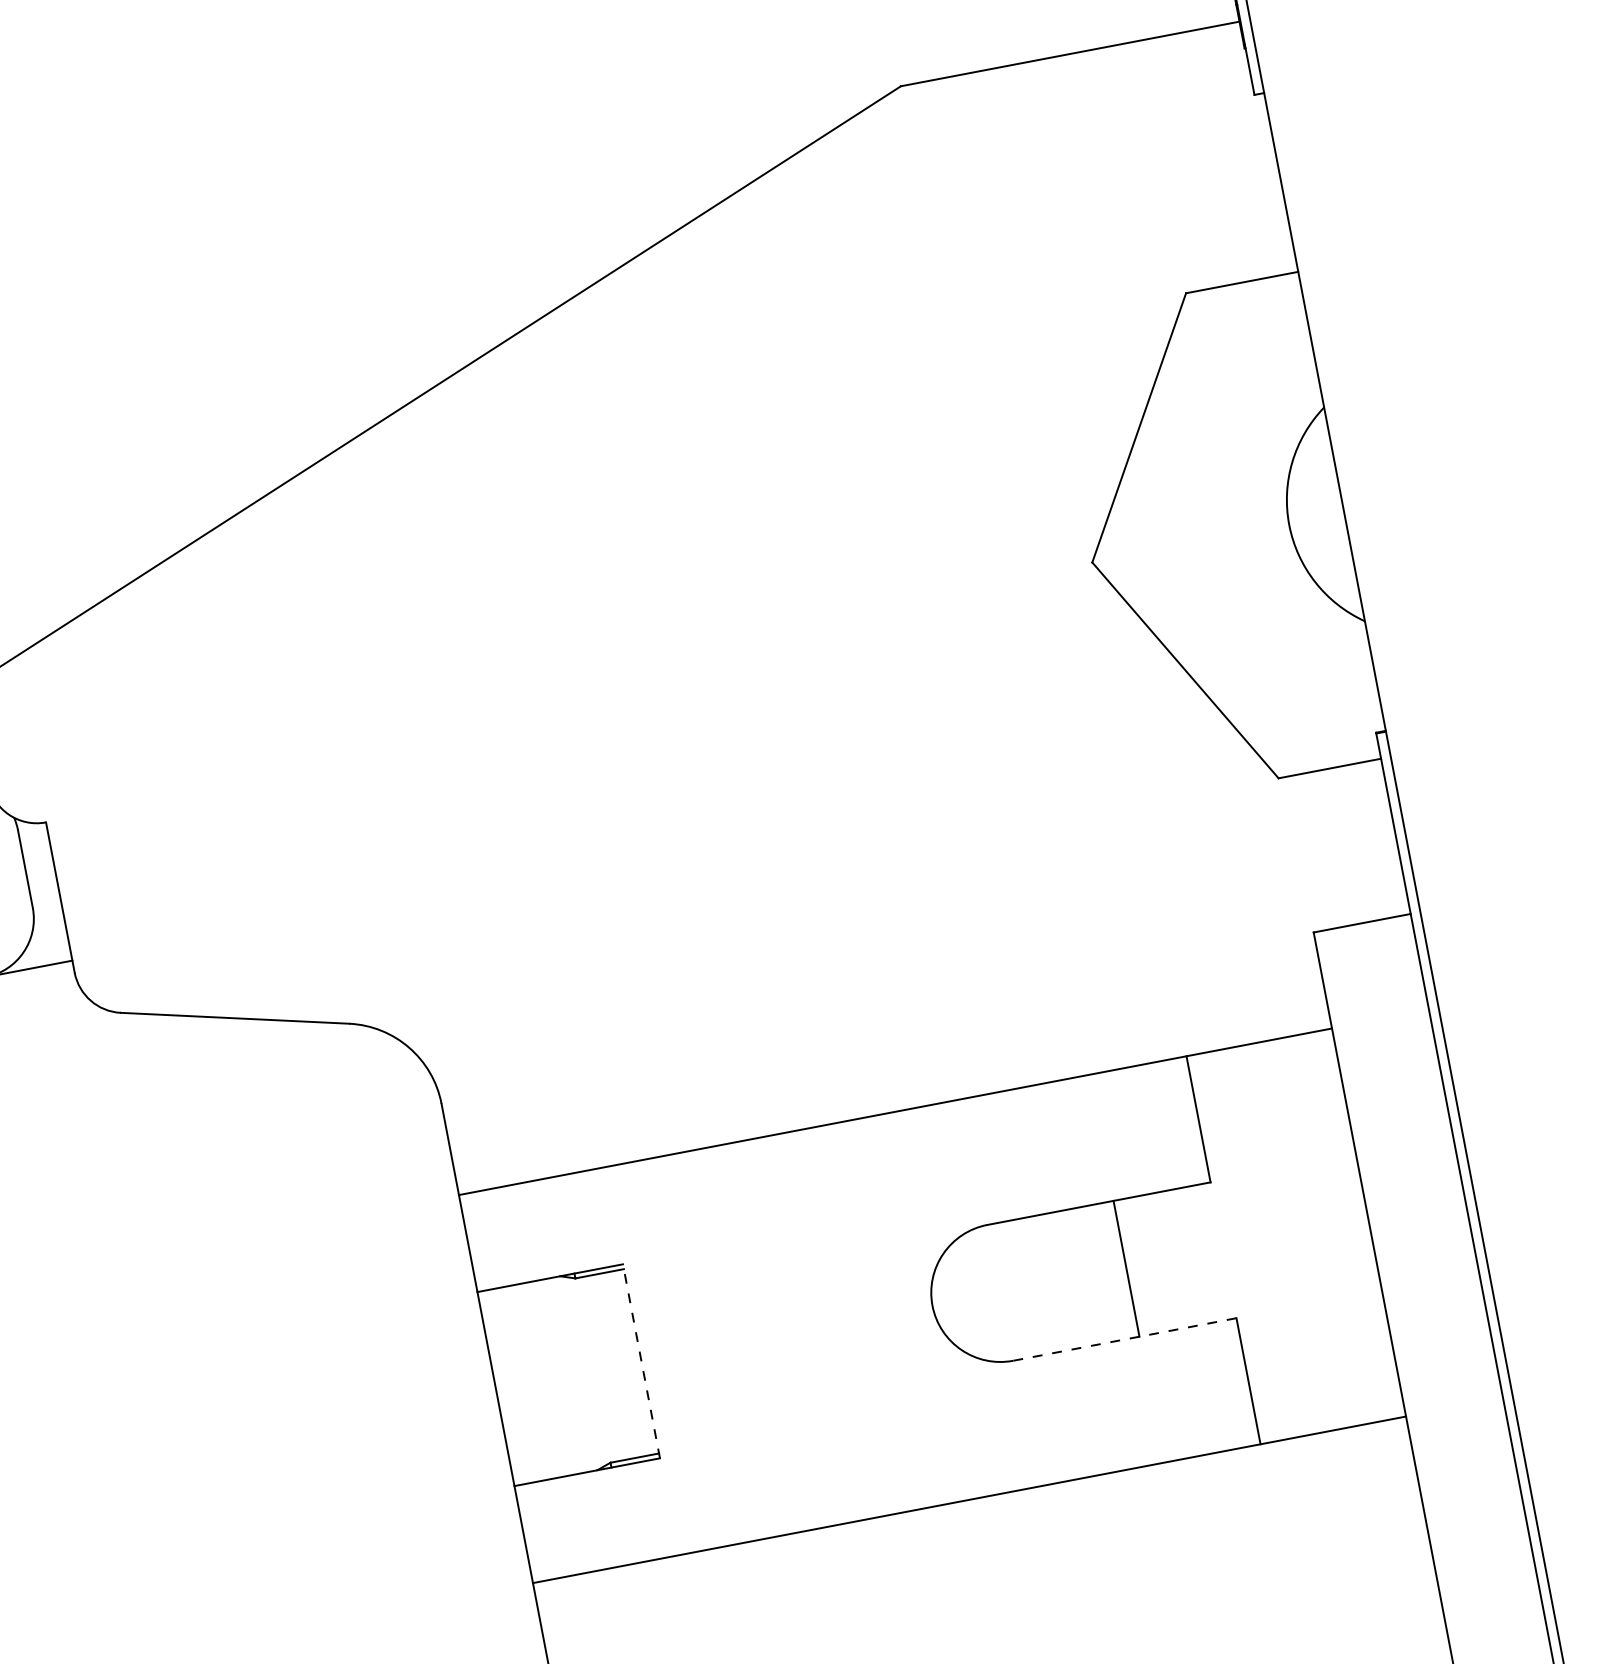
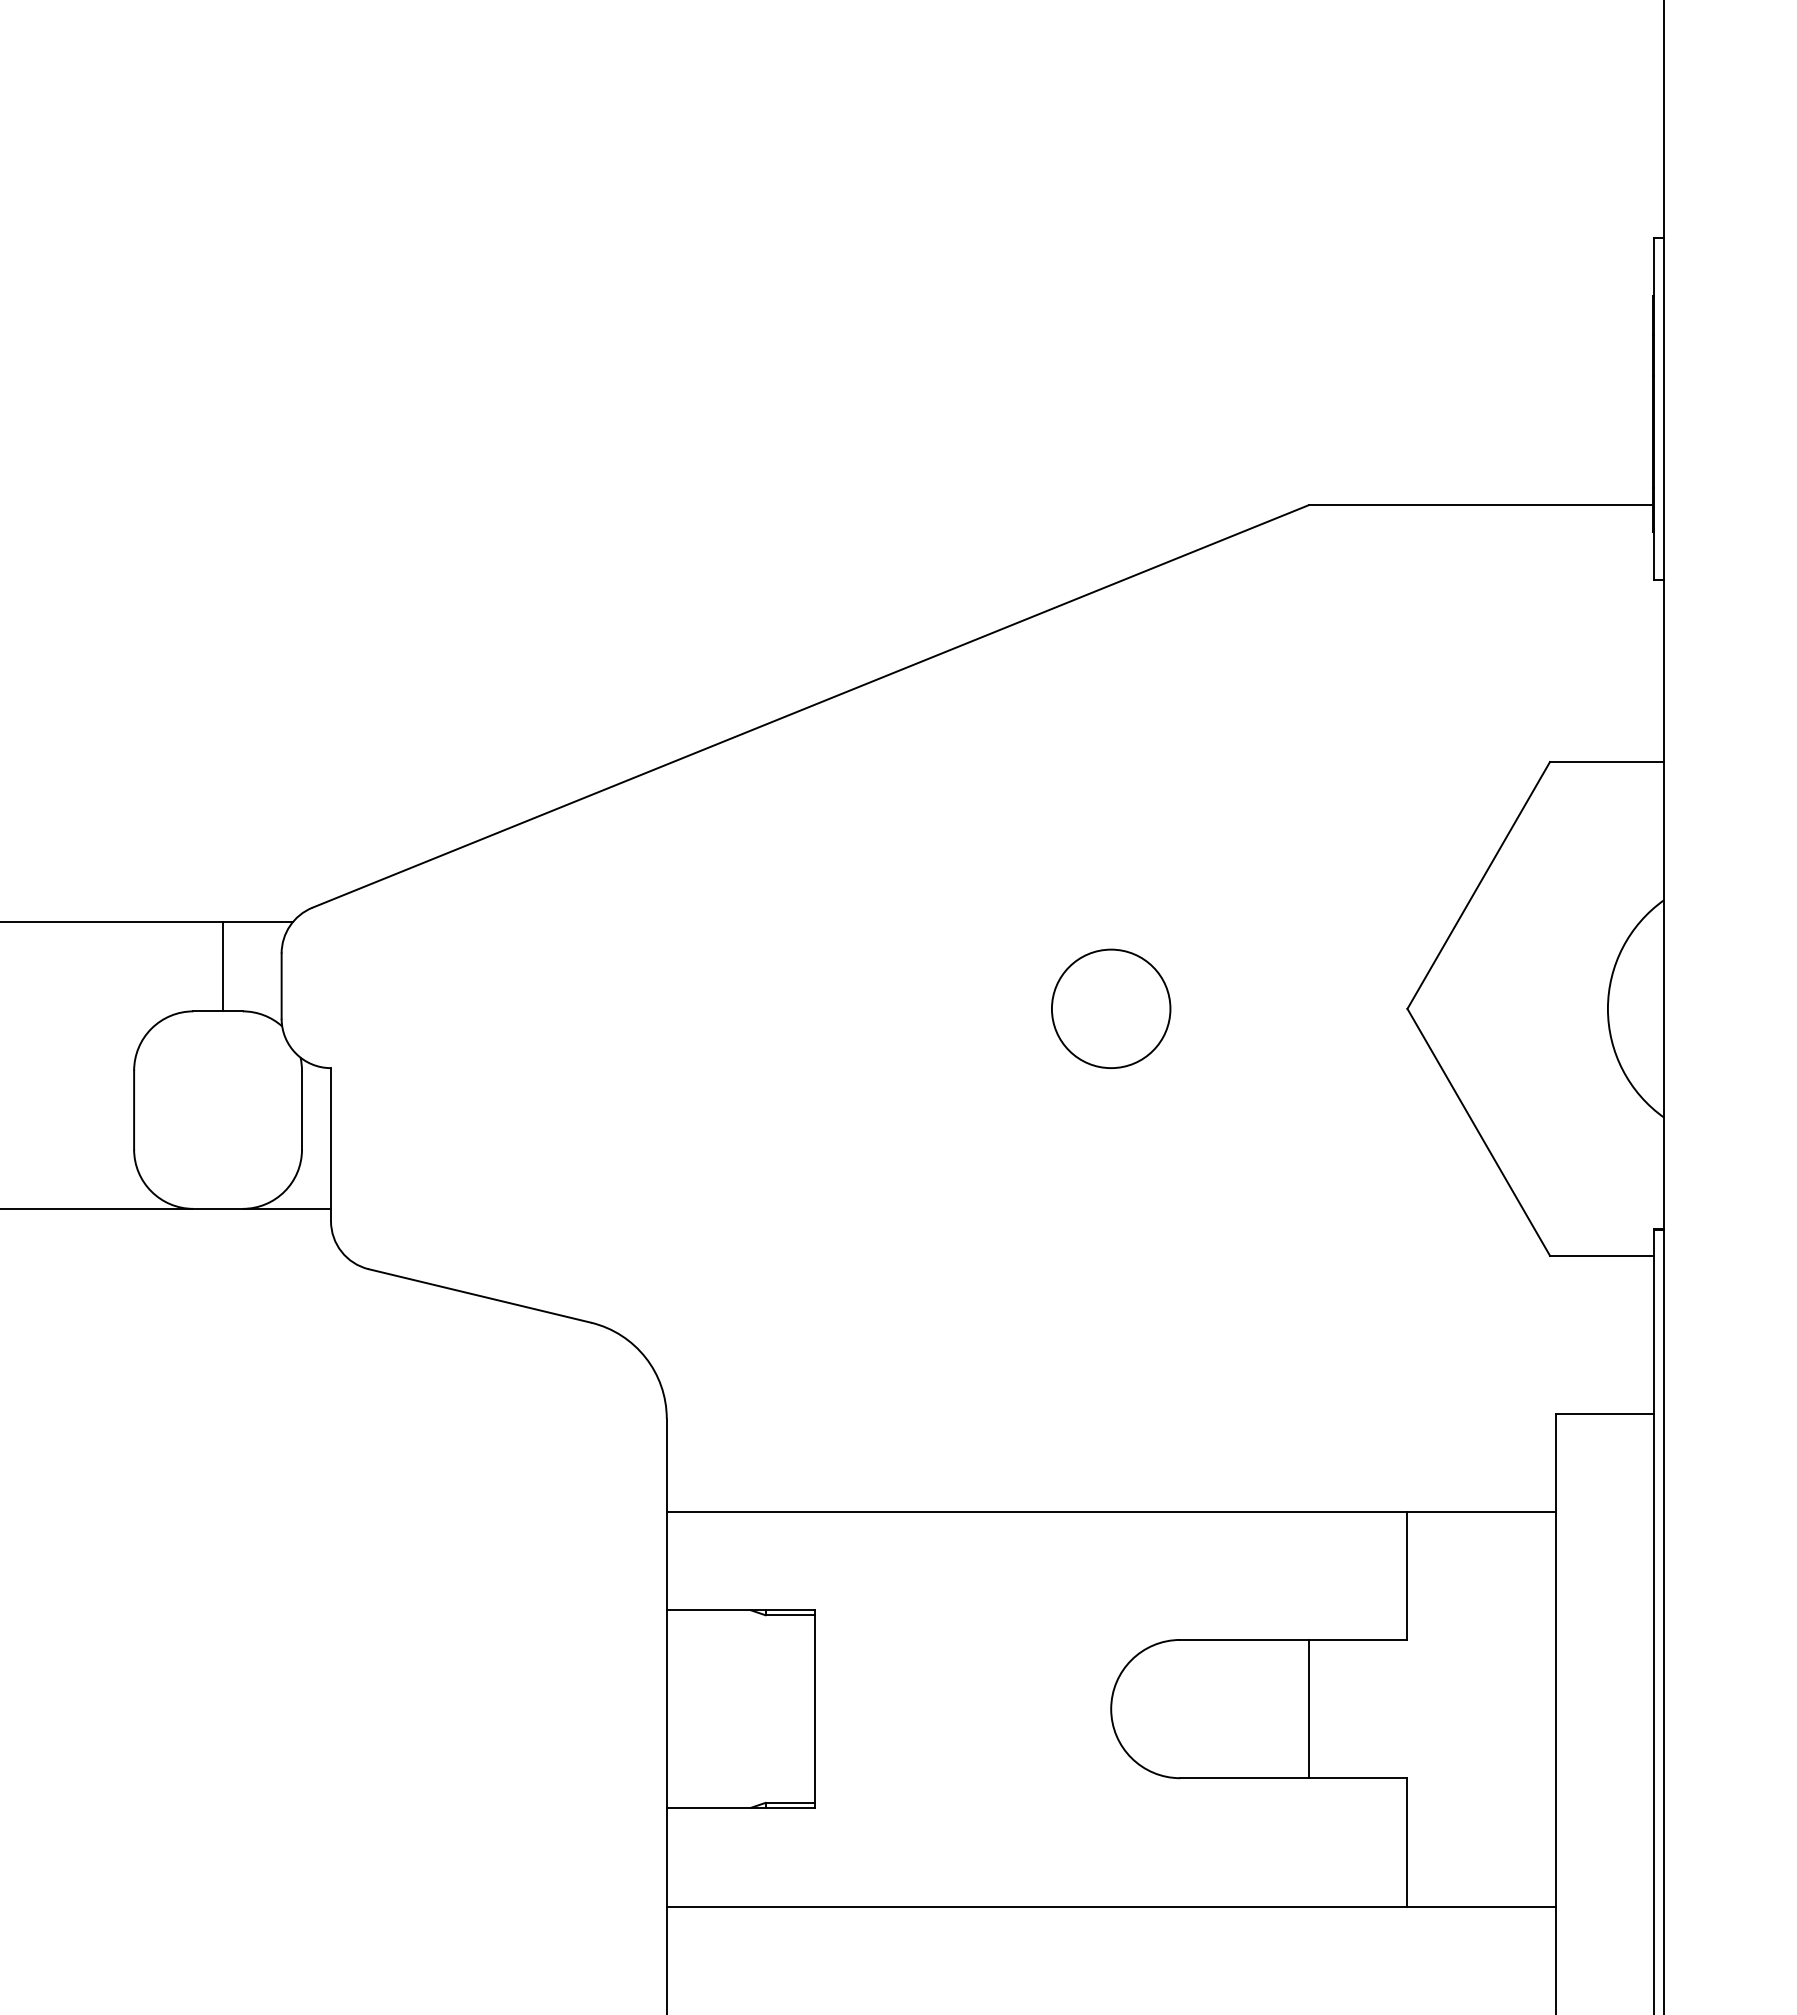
circle: (801, 617) -> (1111, 1008), added
line: (1124, 1339) -> (1293, 1778), dashed -> solid
line: (641, 1361) -> (814, 1709), dashed -> solid

